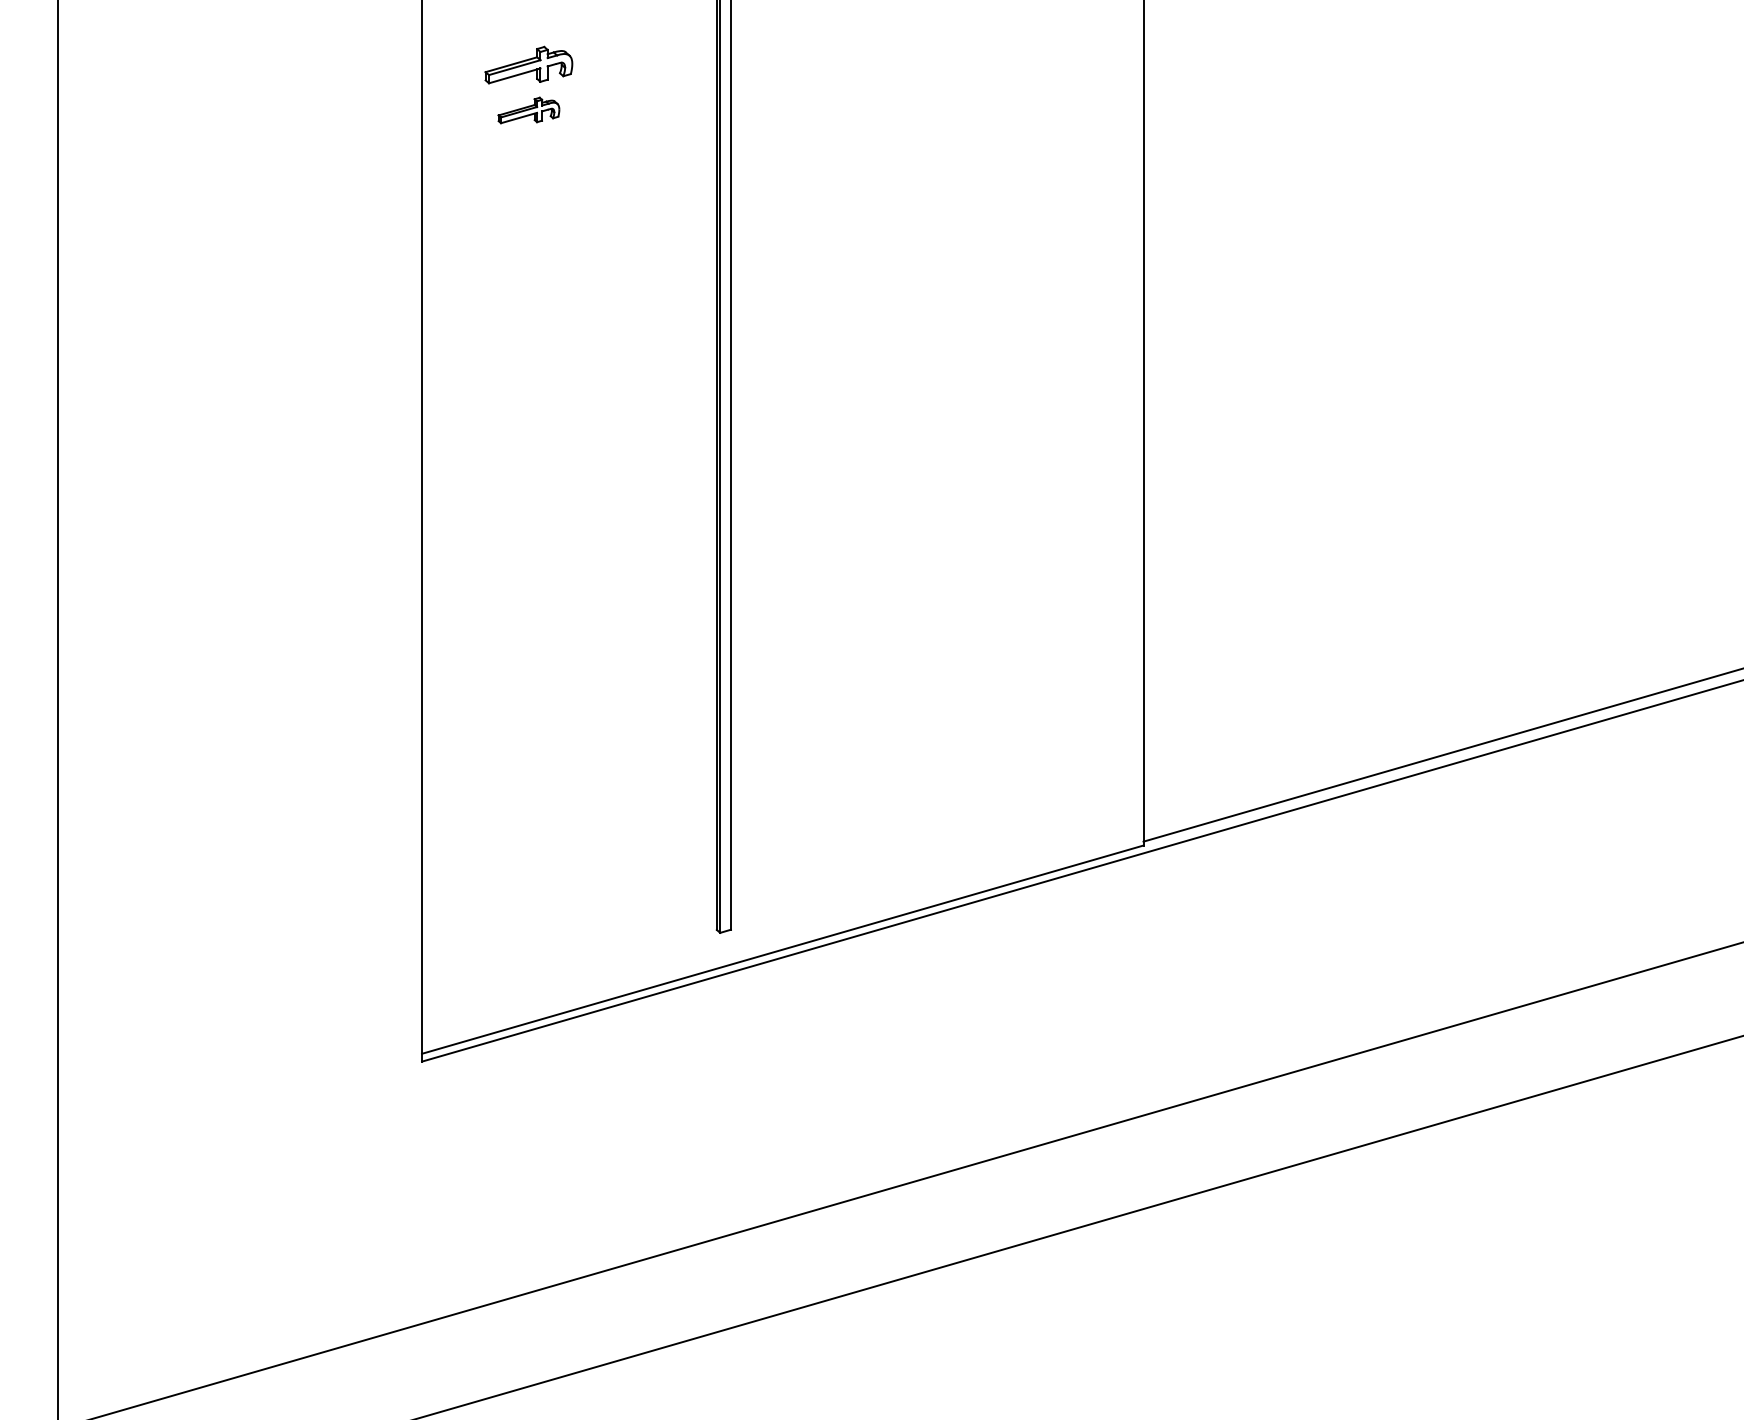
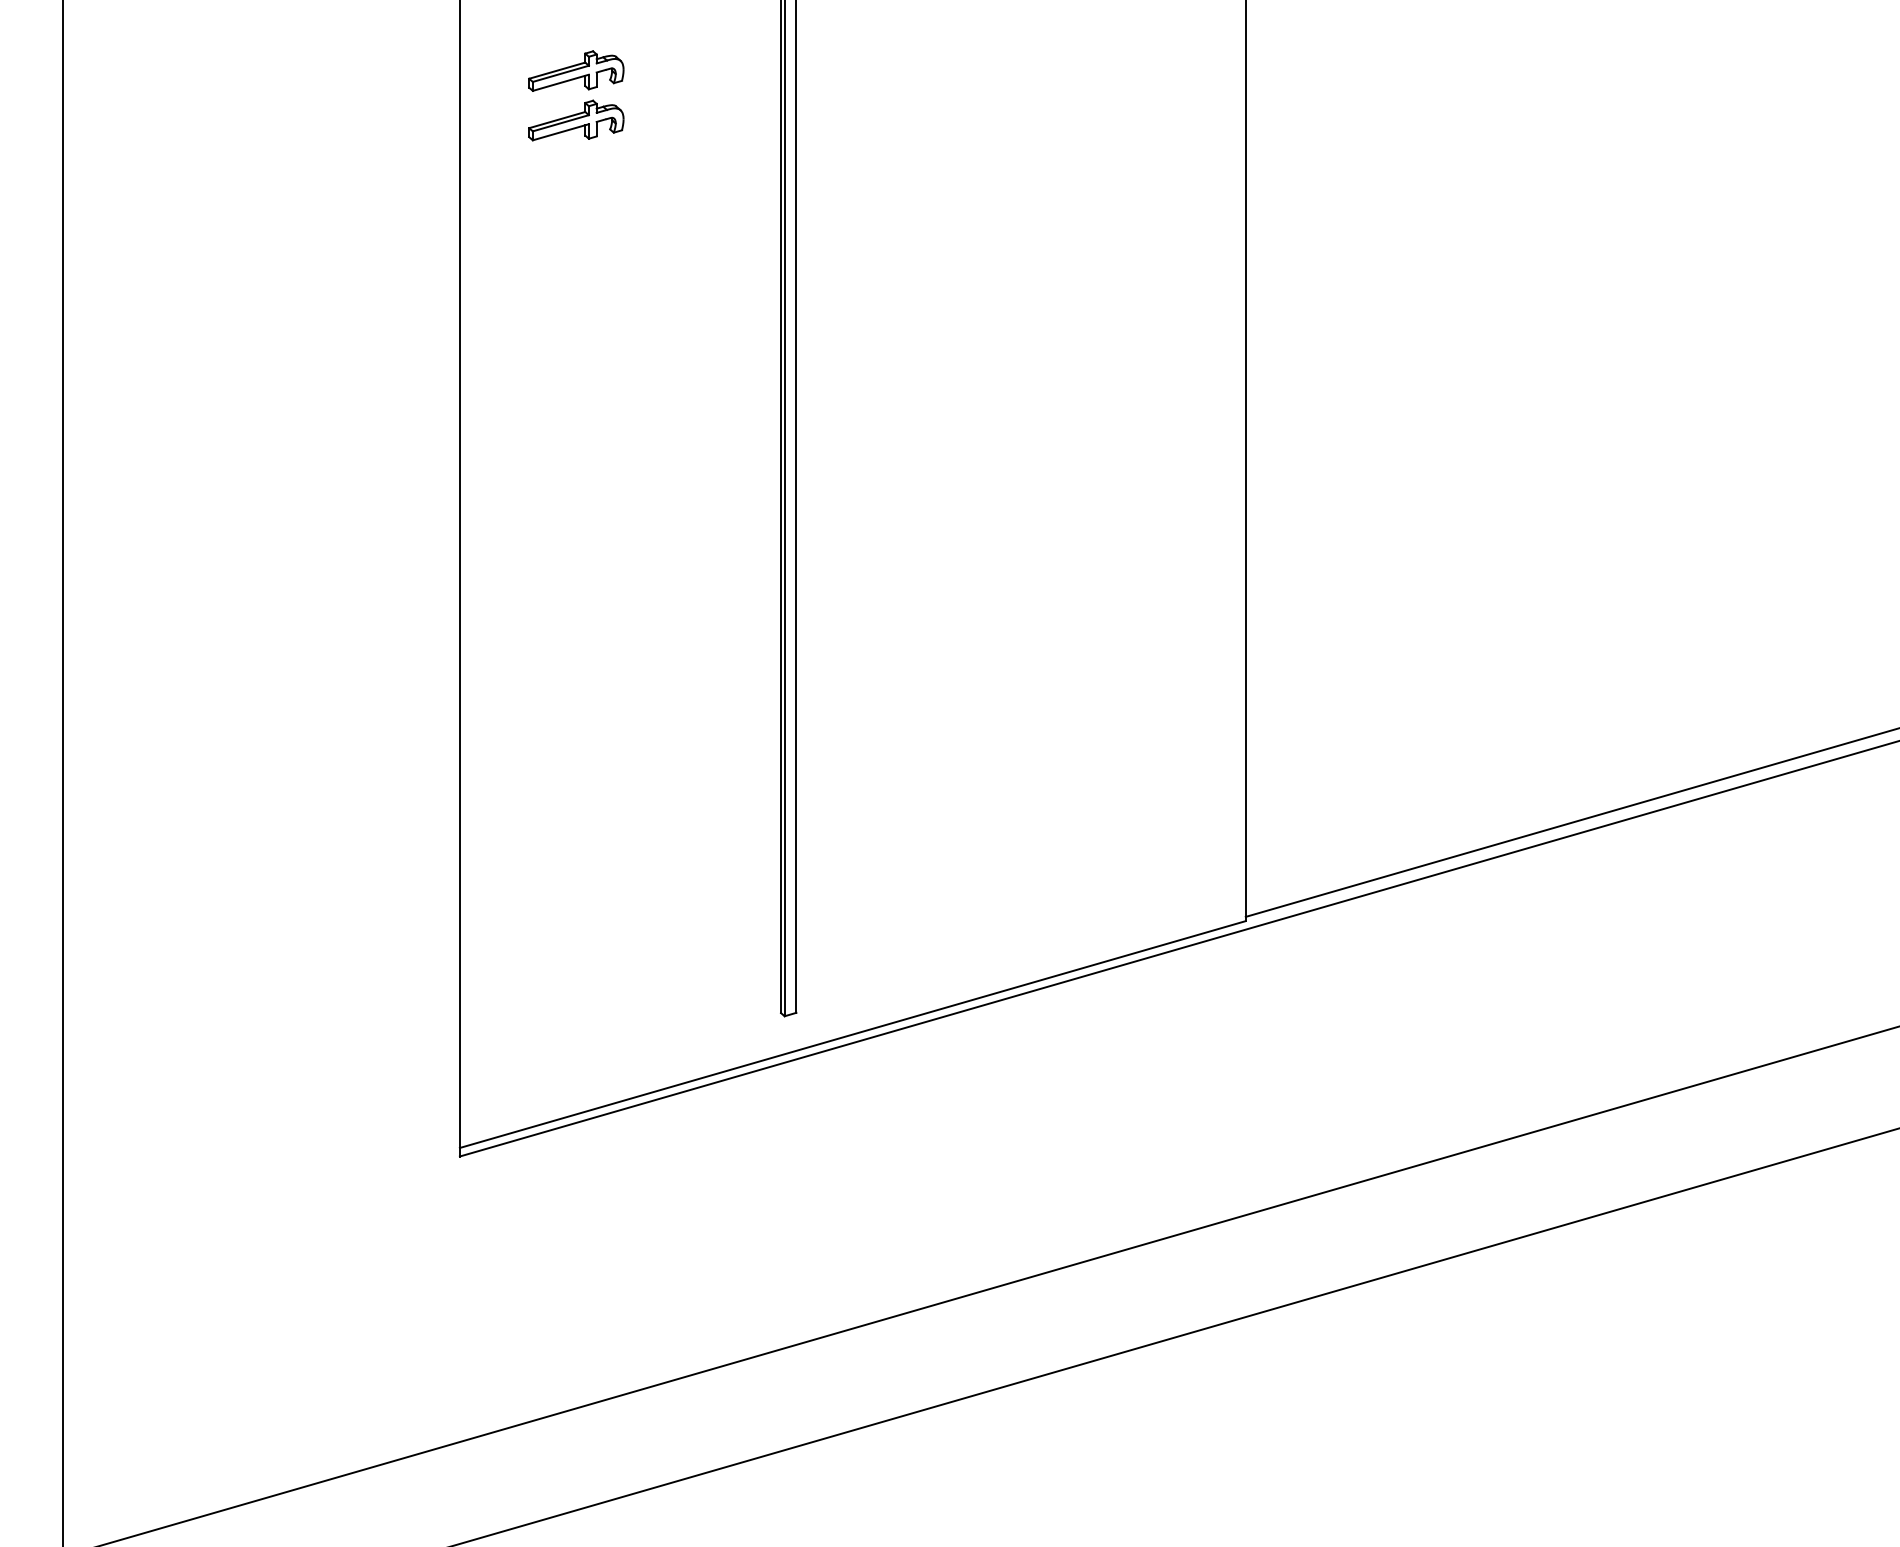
part: (529, 110) -> (576, 120), size x1.43

